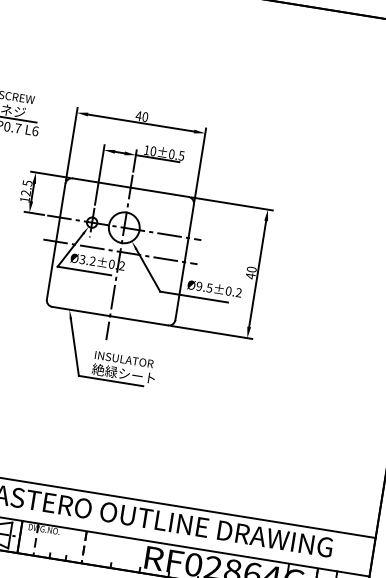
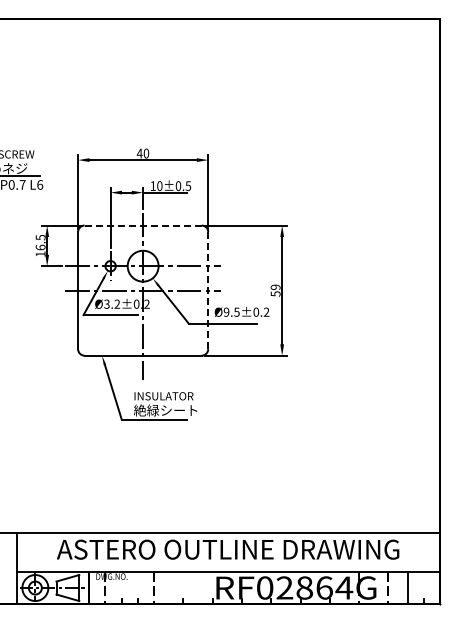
line: (131, 187) -> (143, 225), solid -> dashed
text: (25, 193) -> (40, 247), 12.5 -> 16.5
line: (184, 262) -> (208, 290), solid -> dashed
text: (251, 272) -> (275, 290), 40 -> 59

